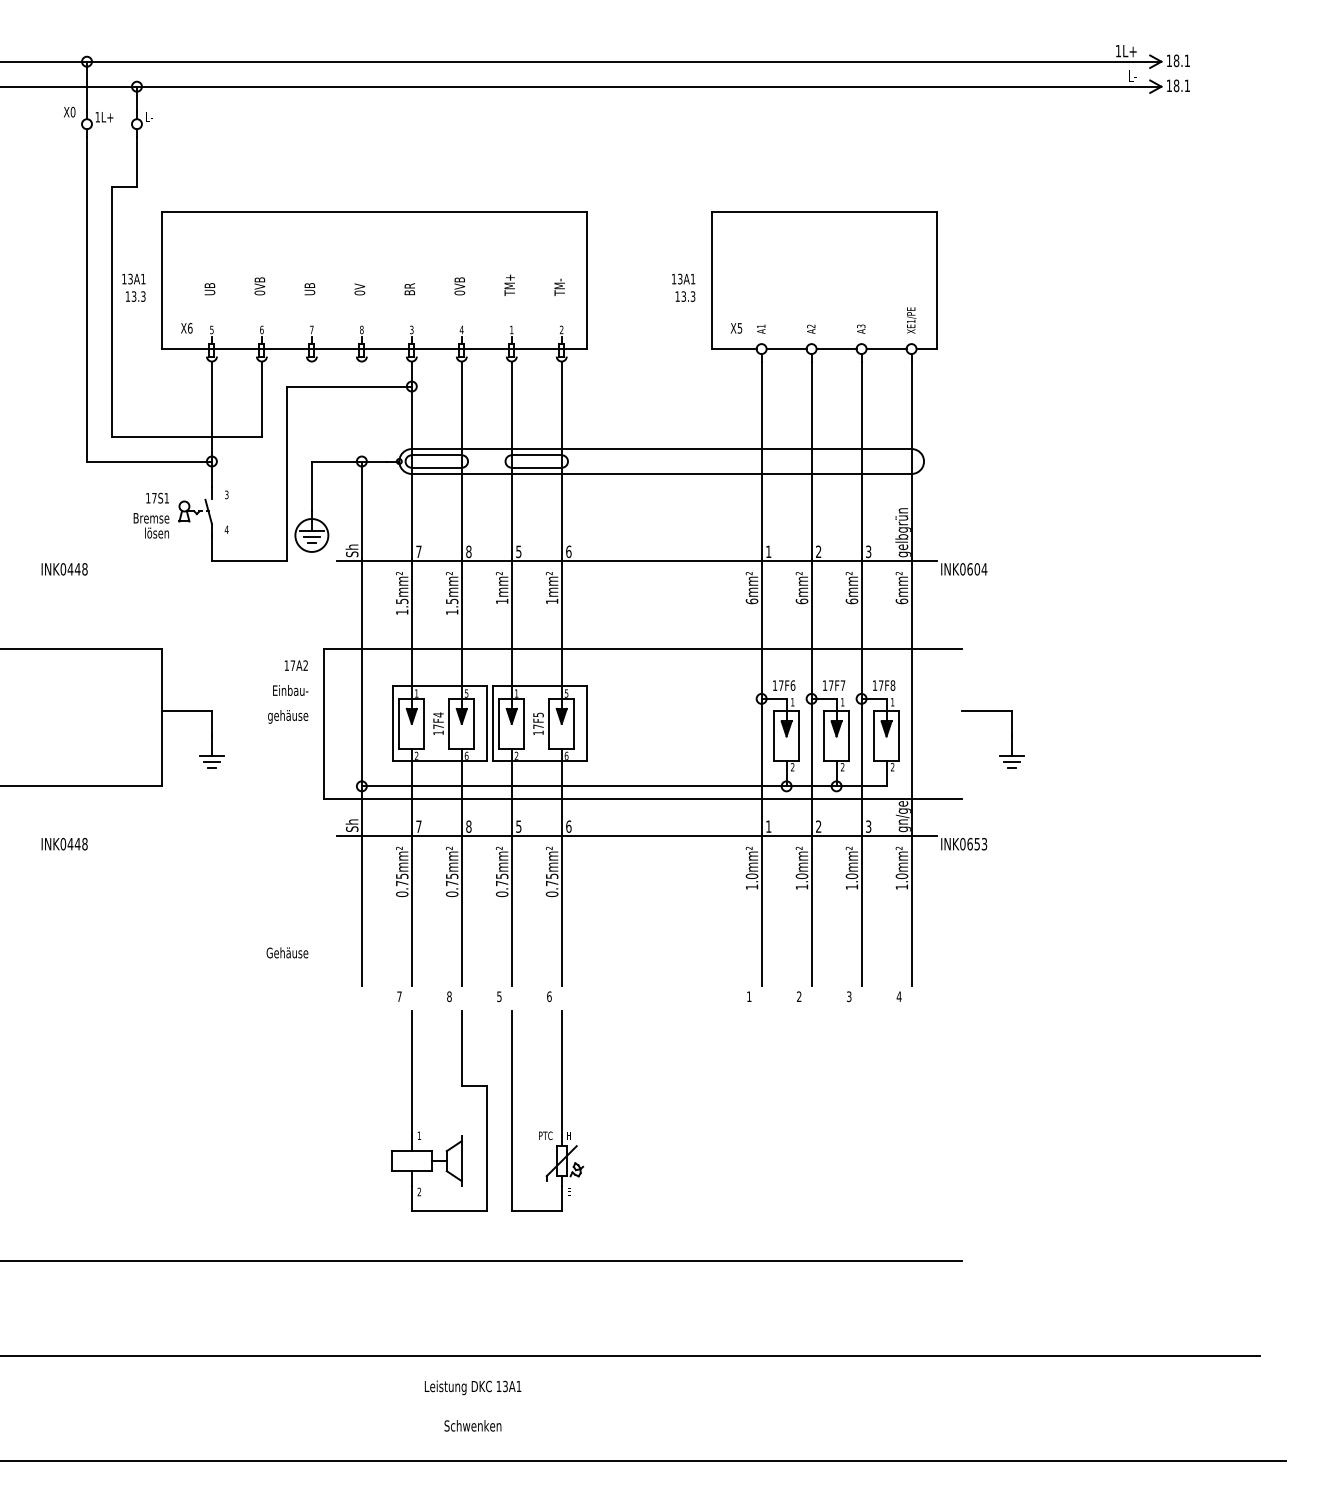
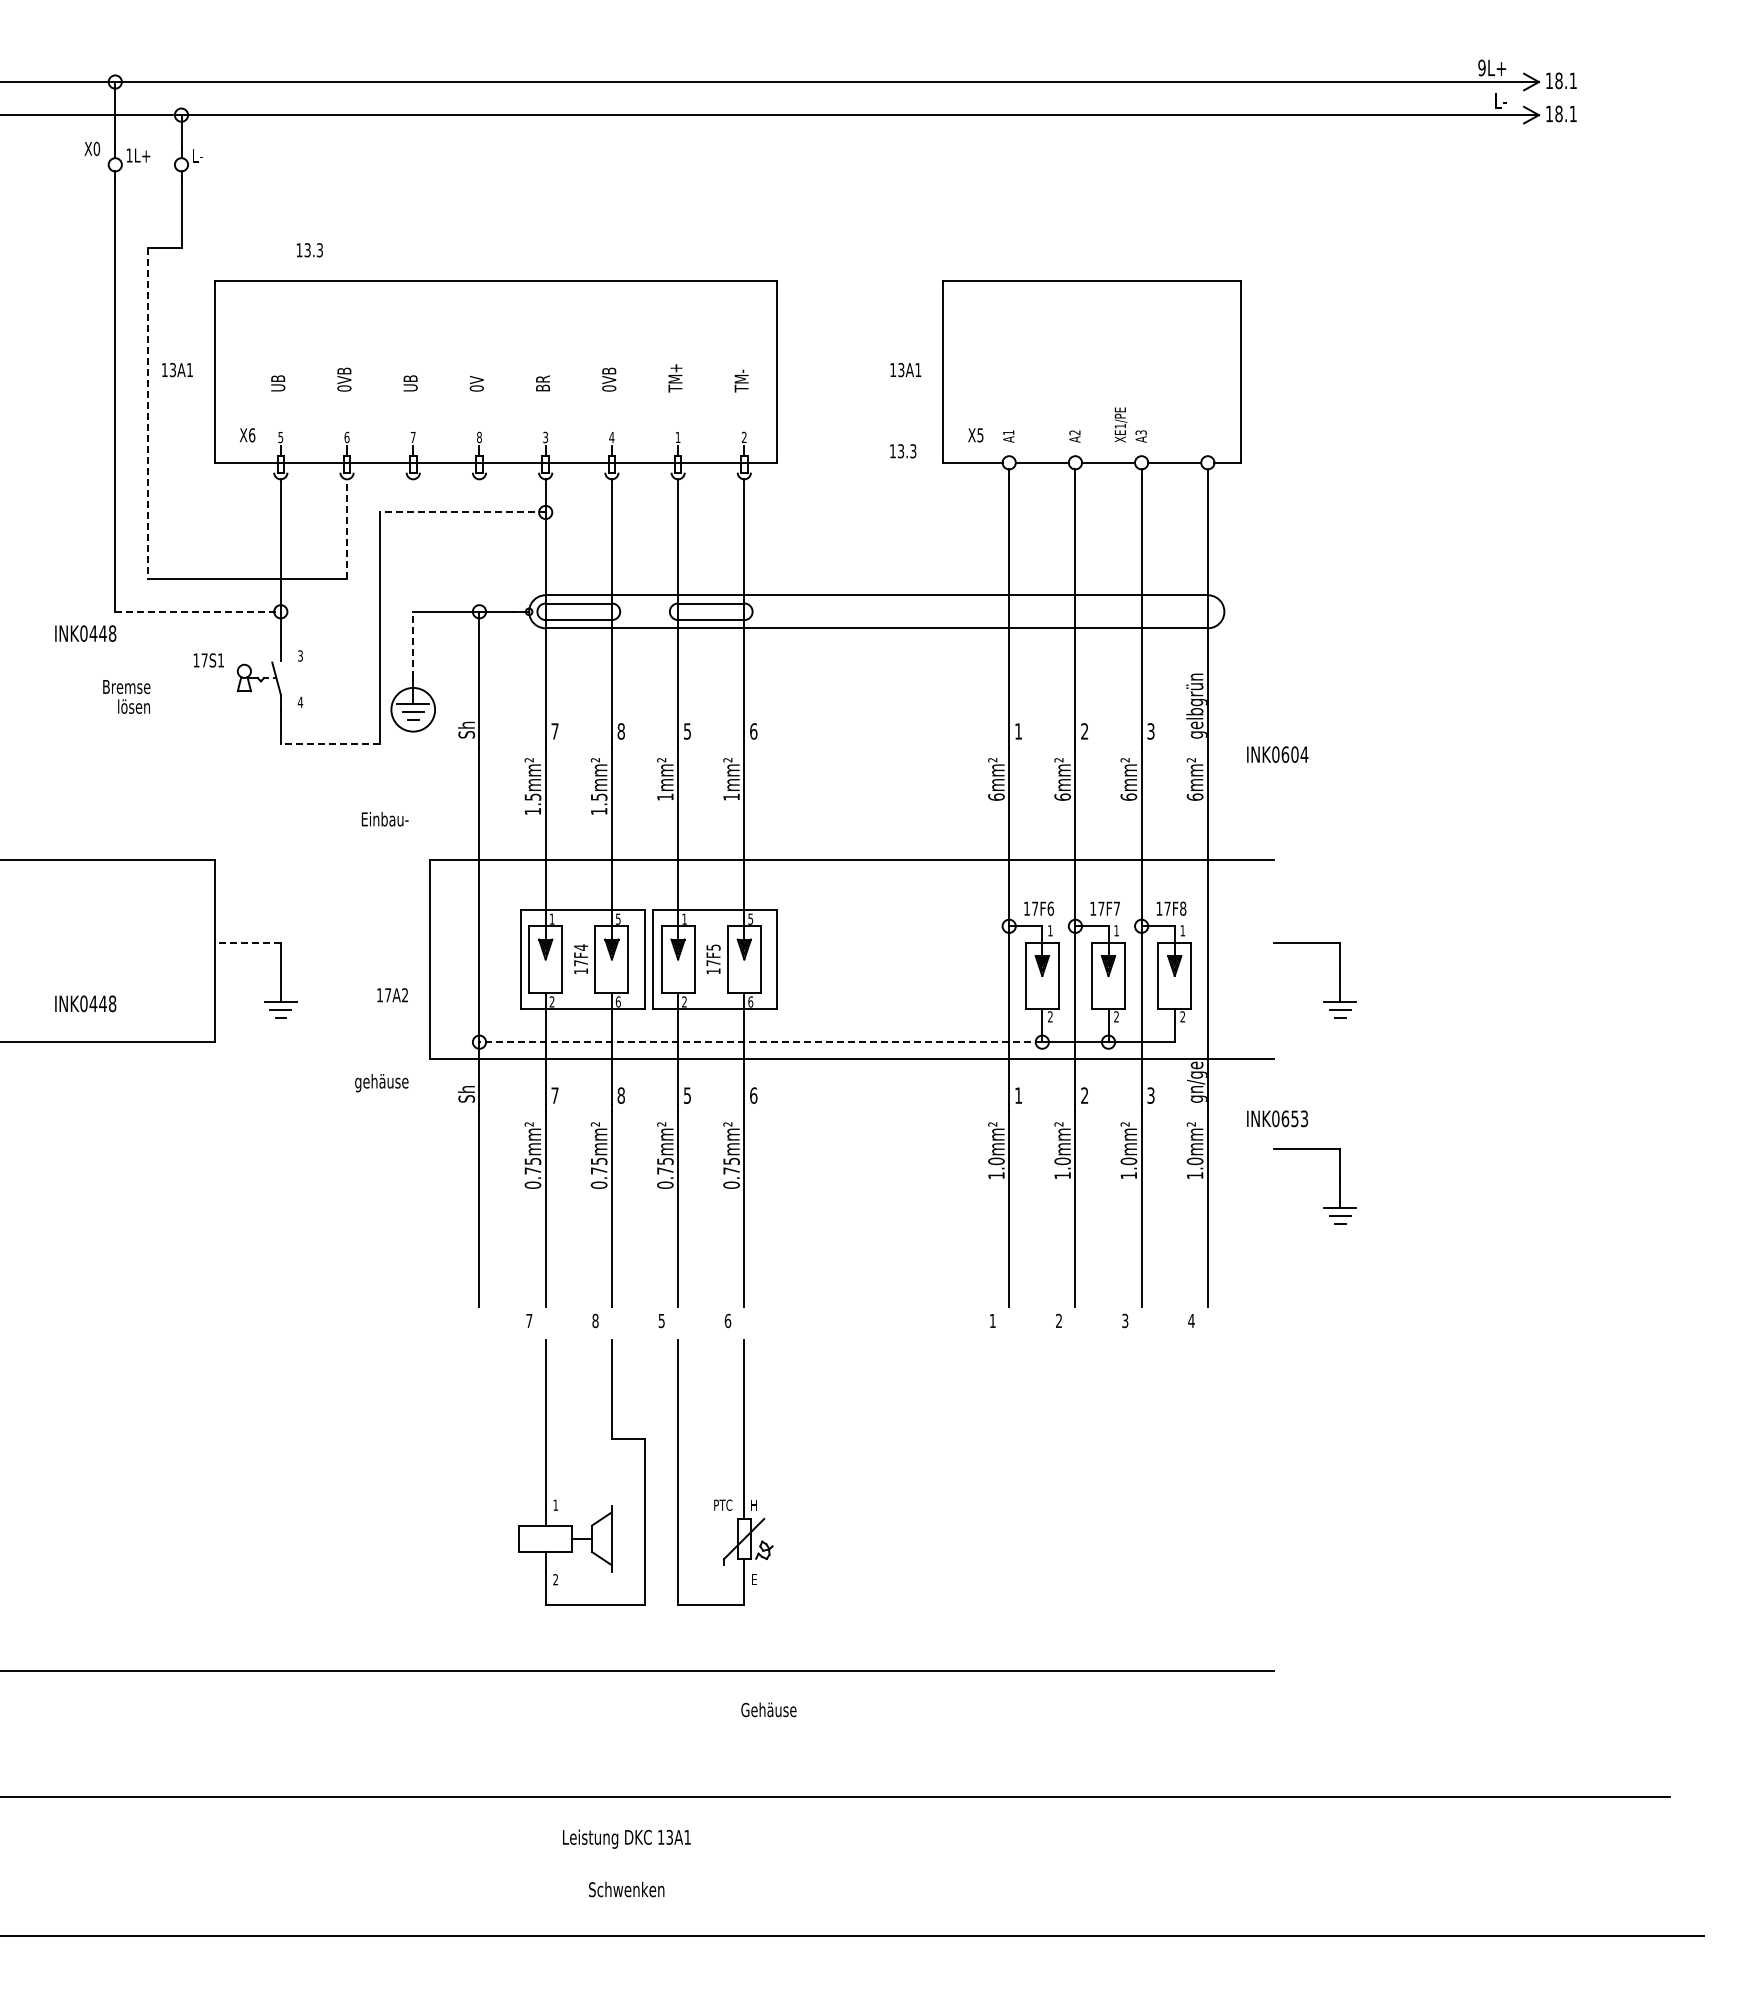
text: (1118, 50) -> (1481, 67), 1L+ -> 9L+
text: (135, 296) -> (309, 250), moved
text: (685, 296) -> (903, 451), moved
line: (112, 311) -> (148, 413), solid -> dashed
text: (911, 320) -> (1120, 424), moved
line: (349, 386) -> (462, 512), solid -> dashed
line: (262, 399) -> (347, 529), solid -> dashed
line: (149, 461) -> (198, 611), solid -> dashed
line: (312, 486) -> (413, 644), solid -> dashed
text: (151, 525) -> (126, 696), moved
line: (249, 561) -> (330, 744), solid -> dashed
line: (636, 561) -> (843, 744), removed
text: (64, 569) -> (85, 633), moved
text: (296, 665) -> (392, 995), moved
text: (290, 689) -> (384, 818), moved
line: (186, 711) -> (247, 942), solid -> dashed
text: (287, 717) -> (381, 1083), moved
line: (573, 786) -> (760, 1042), solid -> dashed
line: (636, 836) -> (843, 1108), removed
text: (64, 843) -> (85, 1003), moved
part: (998, 911) -> (1323, 1207), added
text: (287, 952) -> (768, 1709), moved

